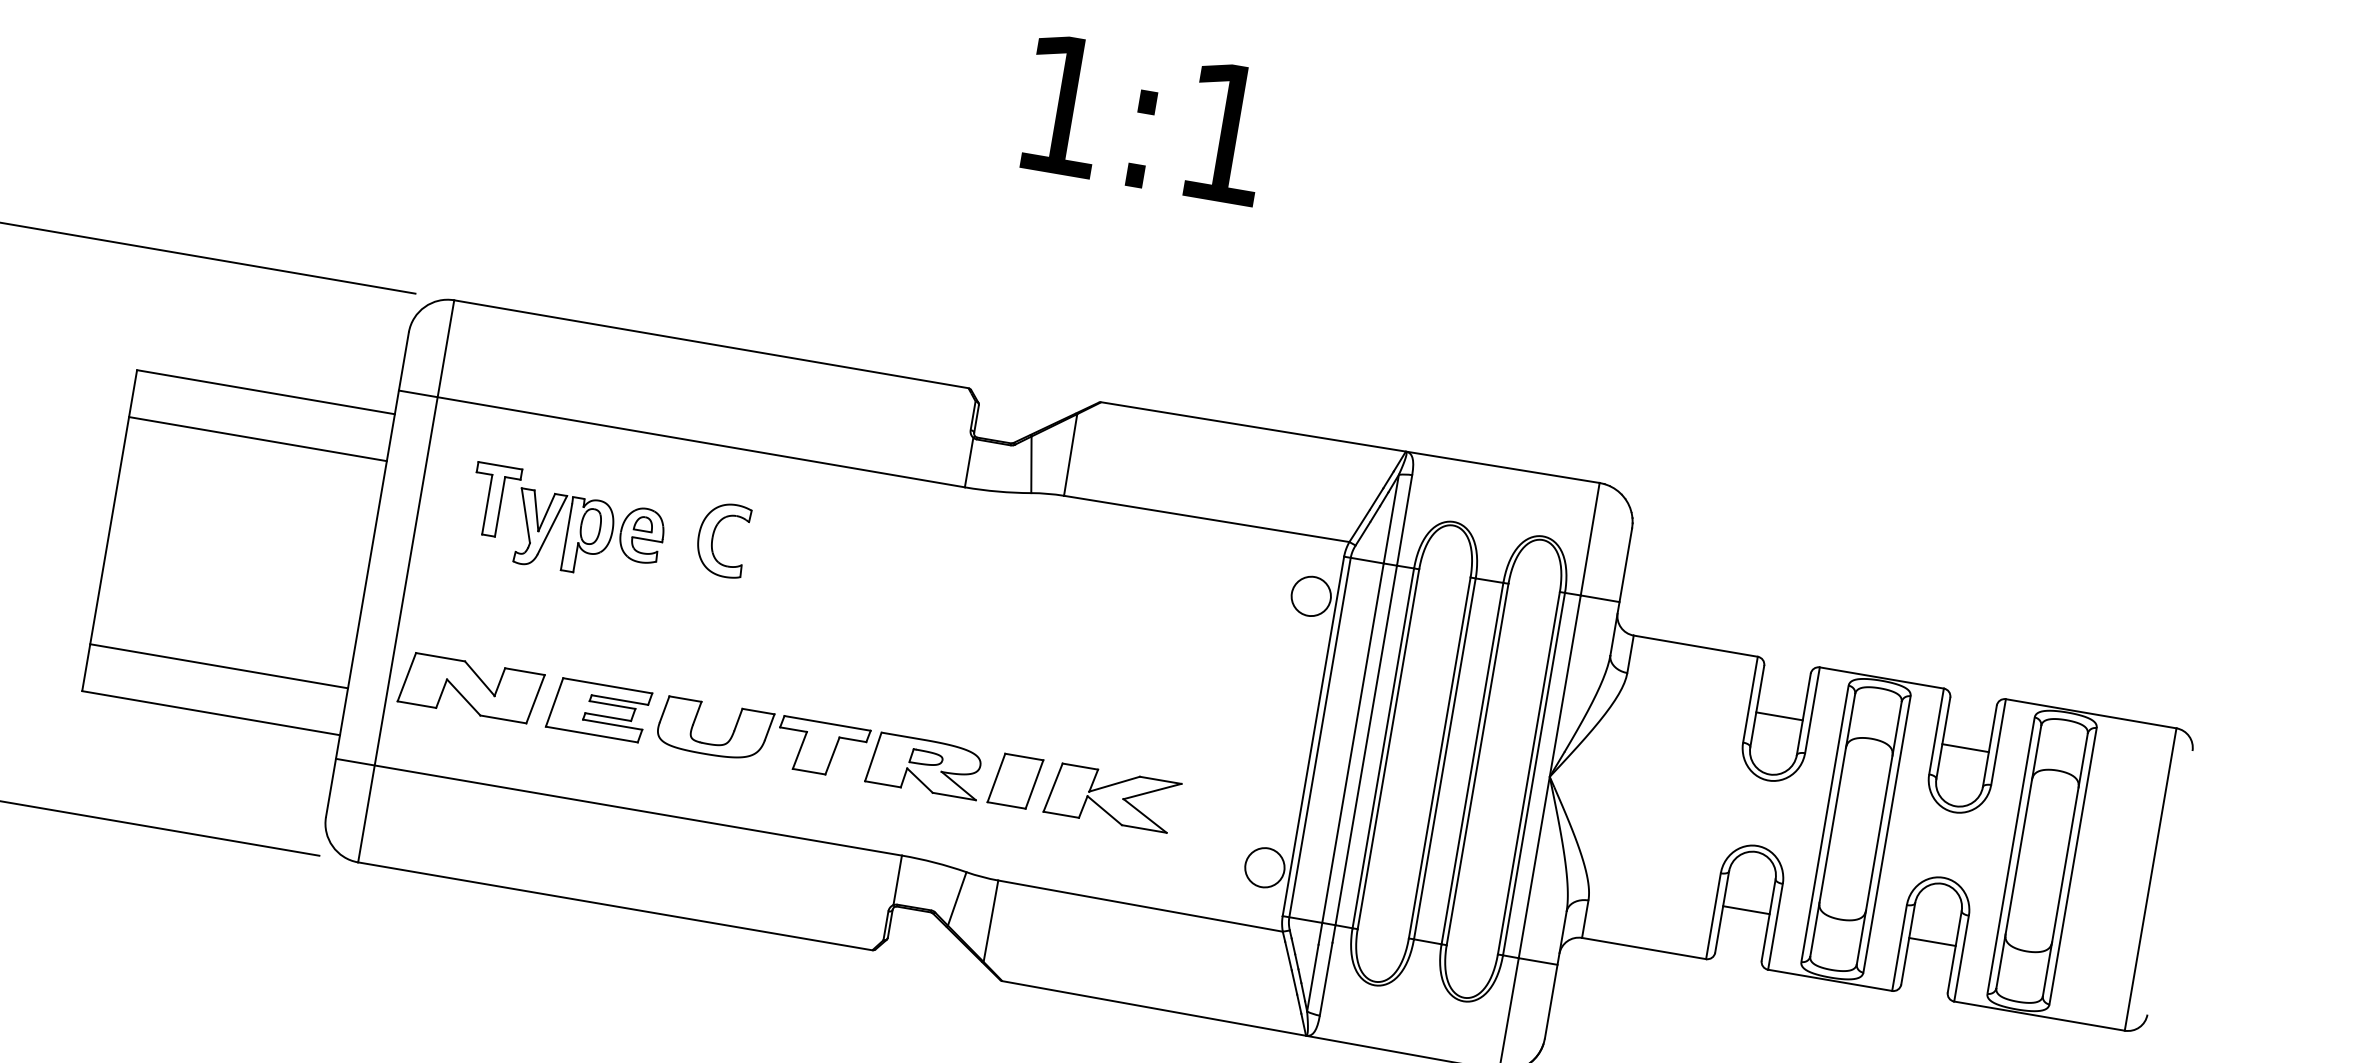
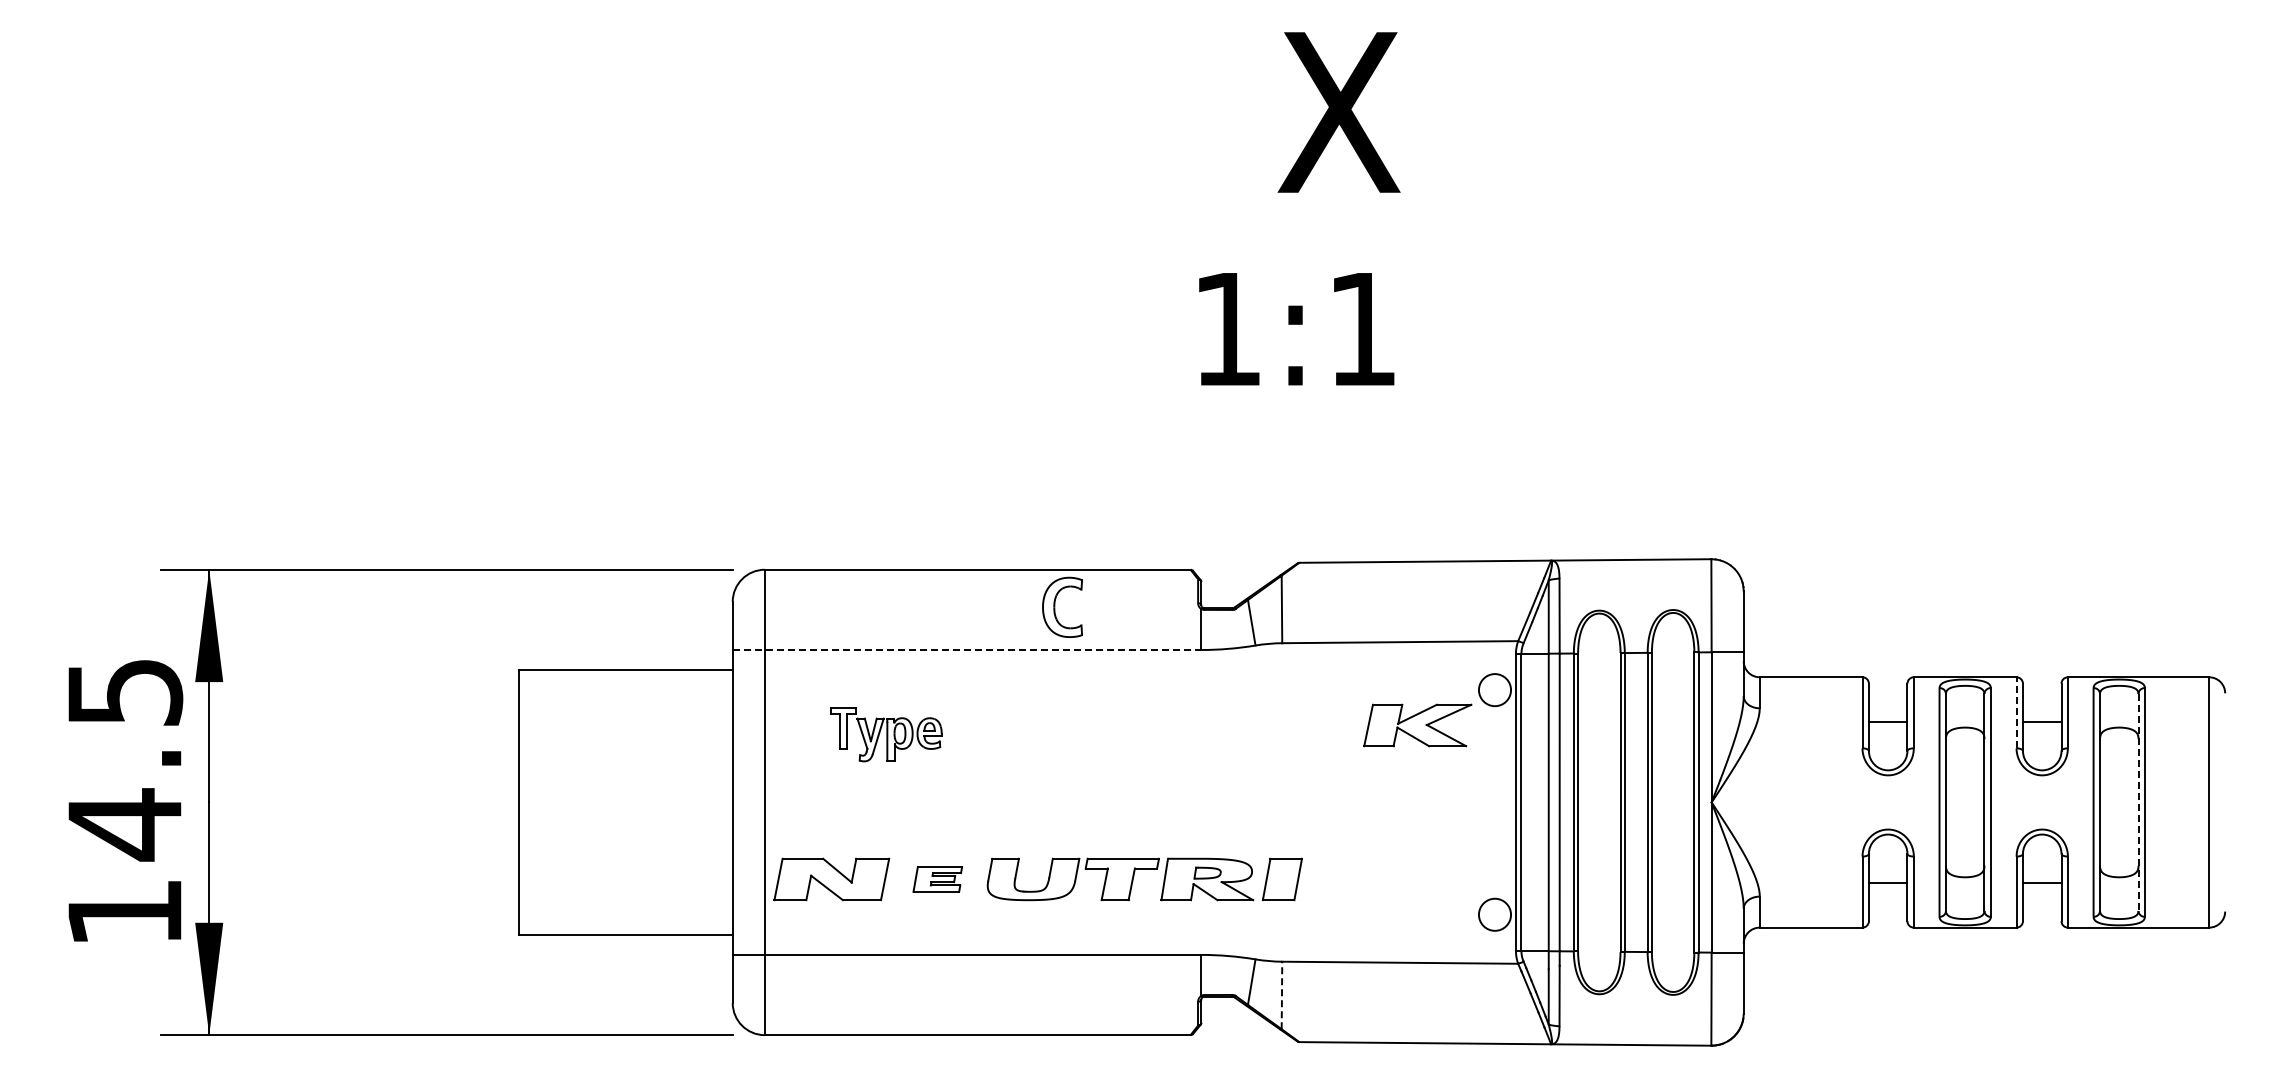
line: (257, 439) -> (625, 708), removed
line: (682, 439) -> (967, 650), solid -> dashed
part: (567, 524) -> (886, 734), size x0.7
part: (714, 537) -> (1055, 606), moved
line: (218, 666) -> (625, 896), removed
part: (598, 710) -> (937, 879), size x0.6
line: (1936, 731) -> (2016, 712), solid -> dashed
part: (1112, 797) -> (1417, 725), moved
line: (2065, 864) -> (2138, 802), solid -> dashed
line: (990, 921) -> (1281, 995), solid -> dashed

